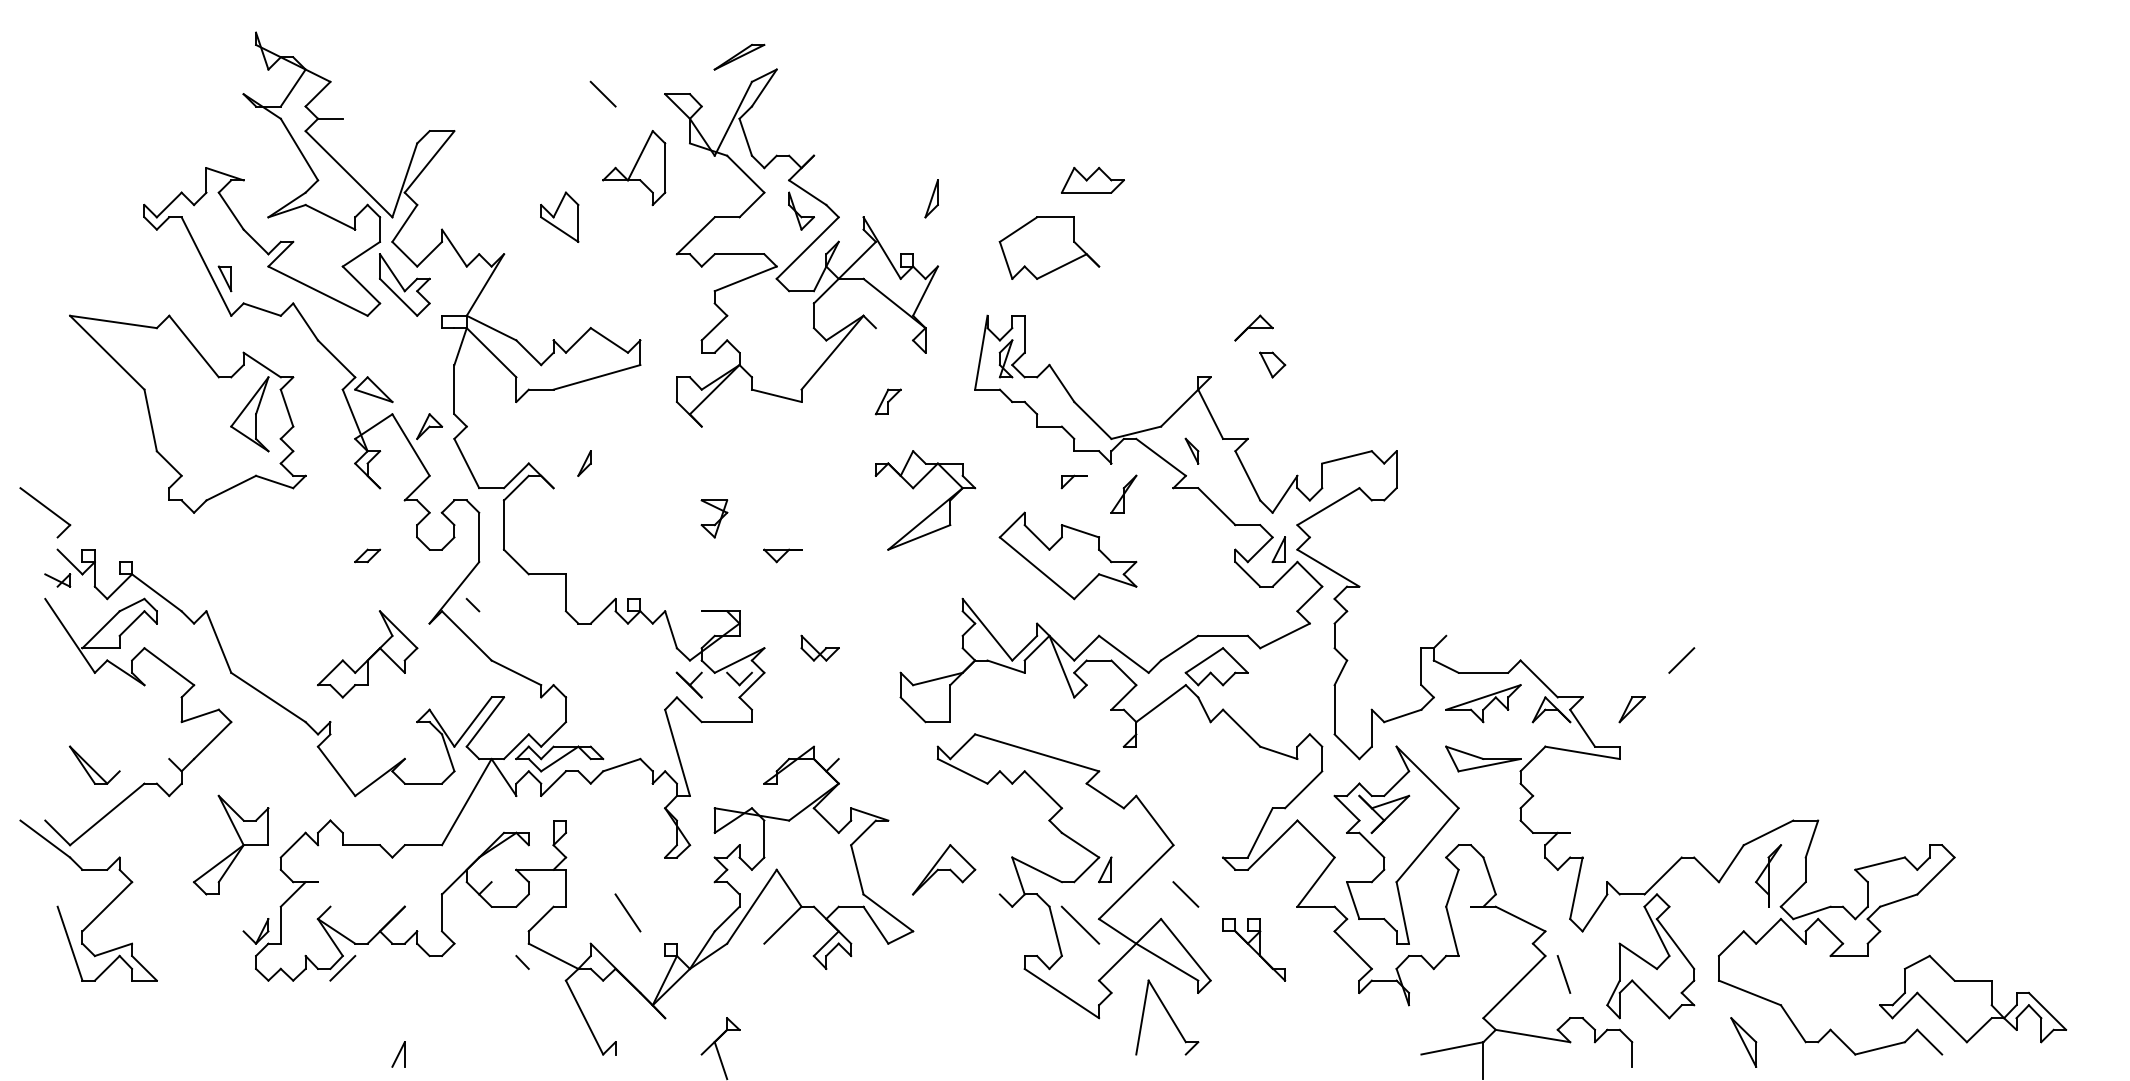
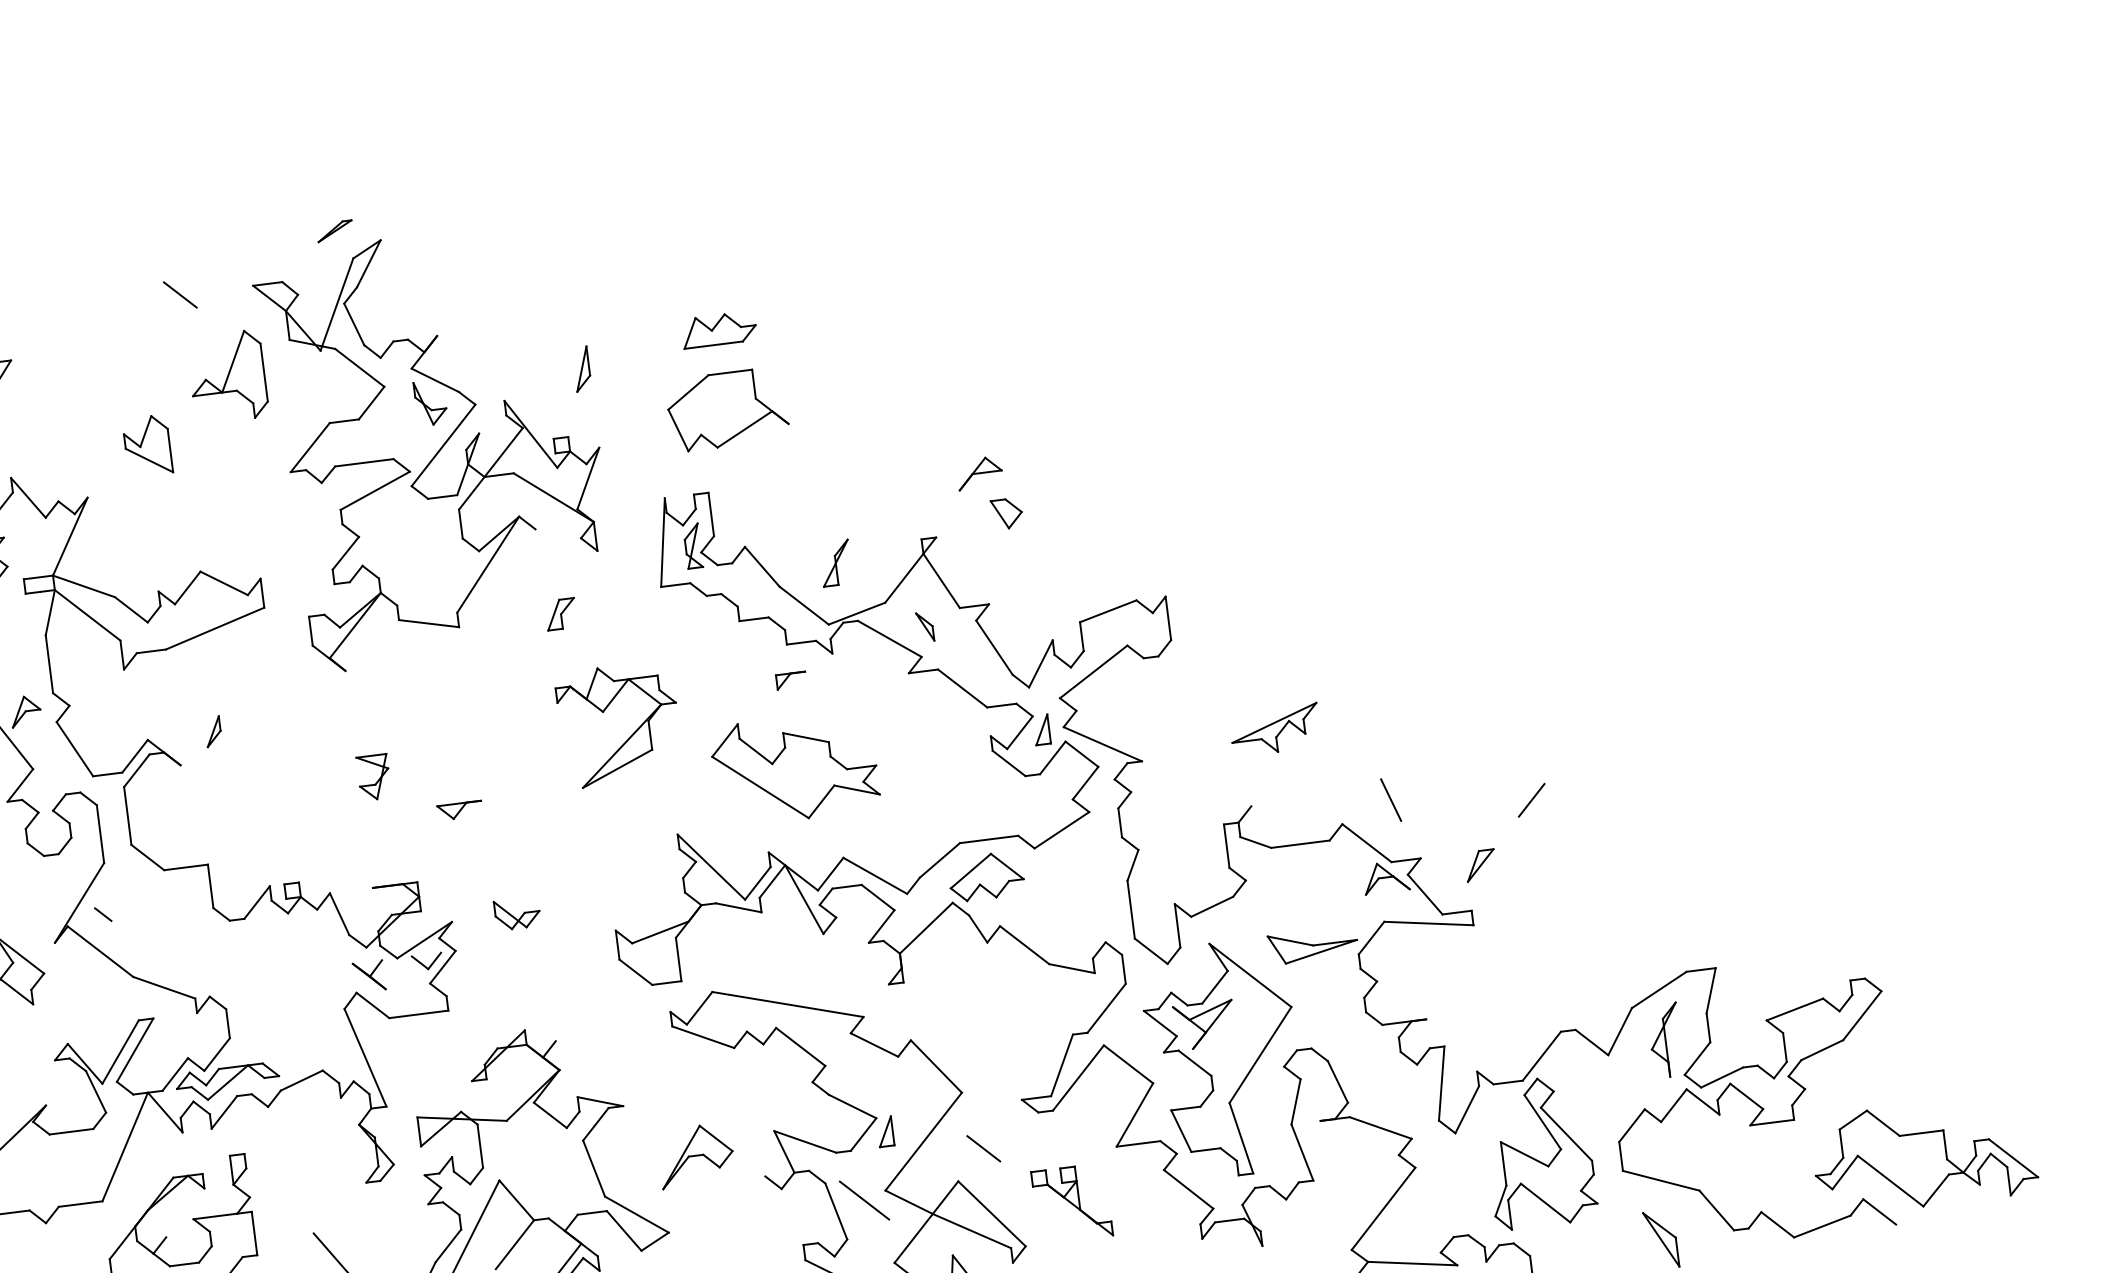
part: (739, 56) -> (334, 230), size x0.6
part: (1092, 179) -> (718, 328), moved
part: (1123, 493) -> (835, 562), moved
part: (1483, 703) -> (1275, 729), moved
line: (1563, 974) -> (1390, 800), moved

